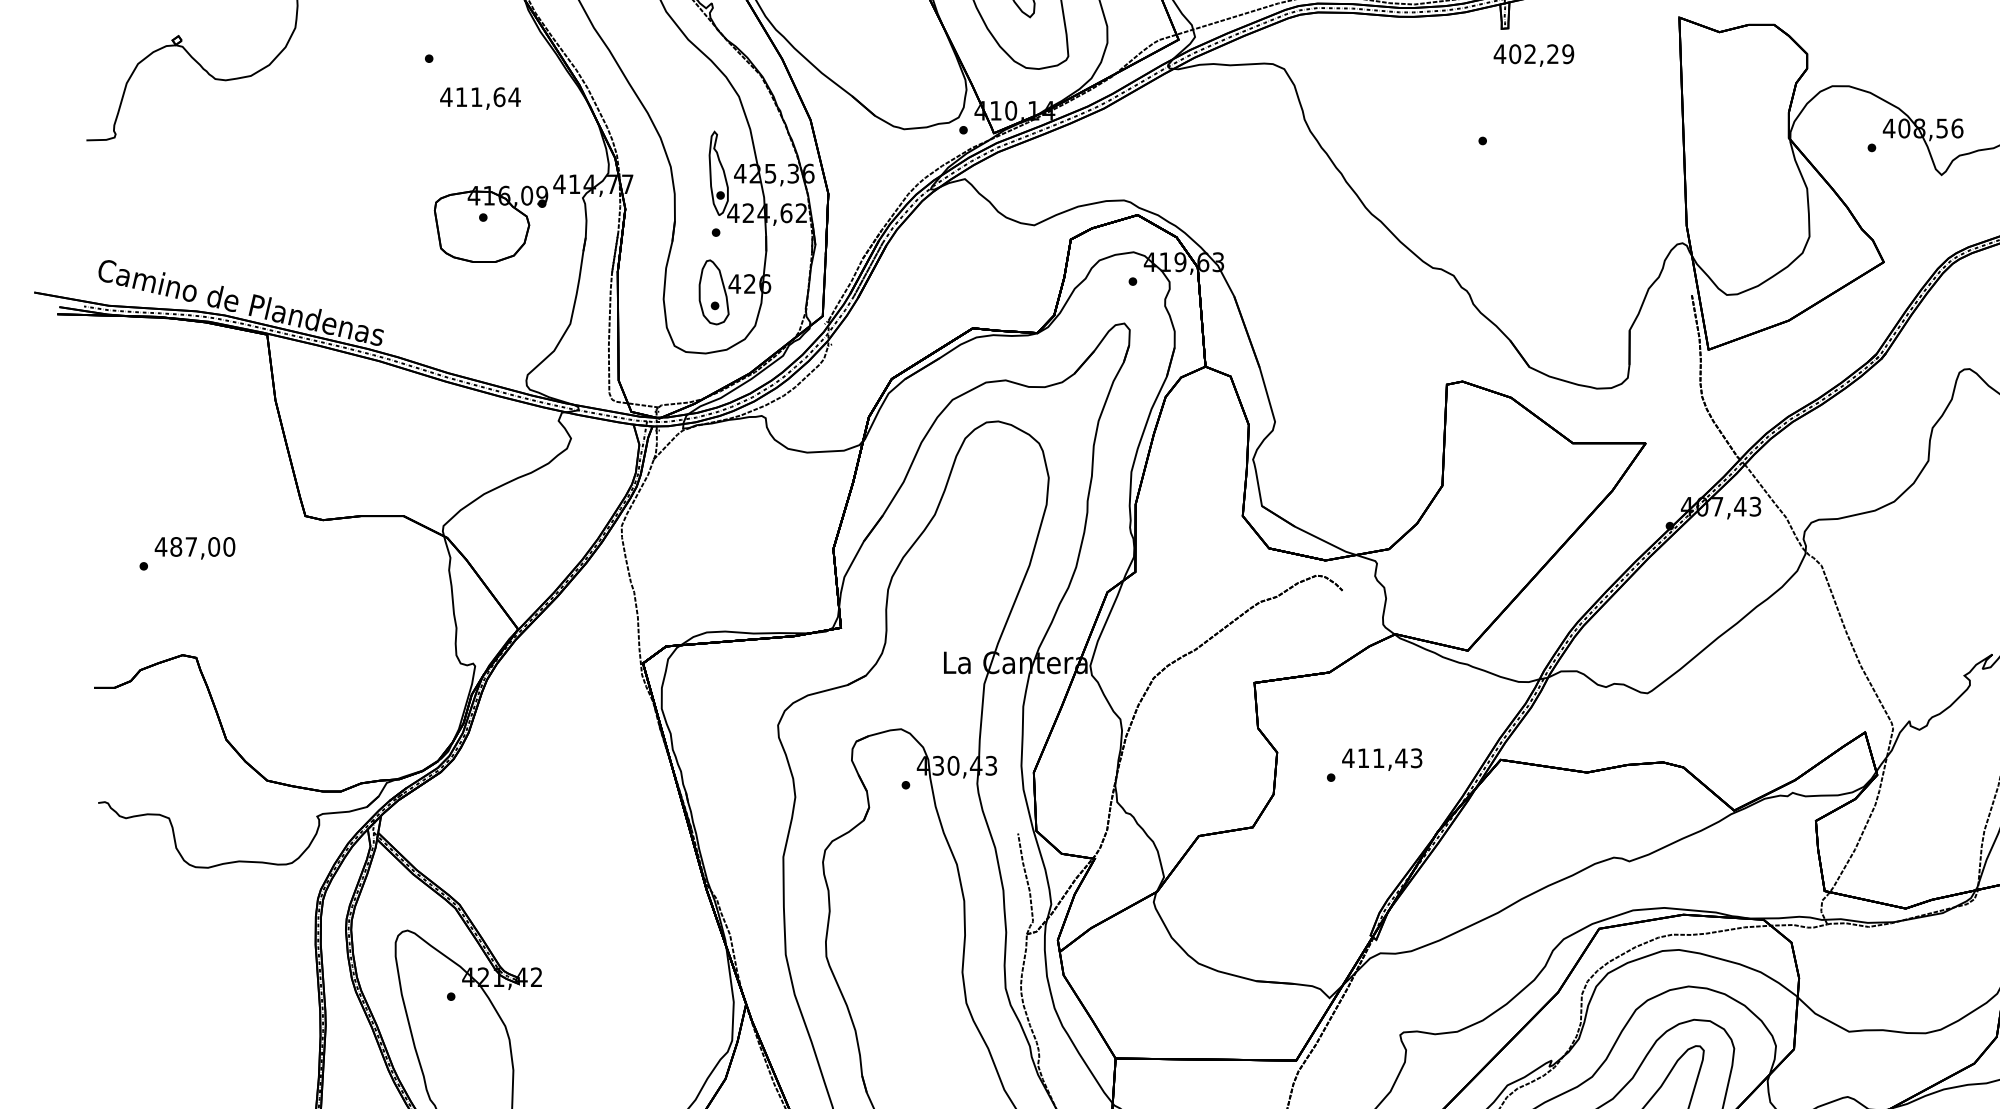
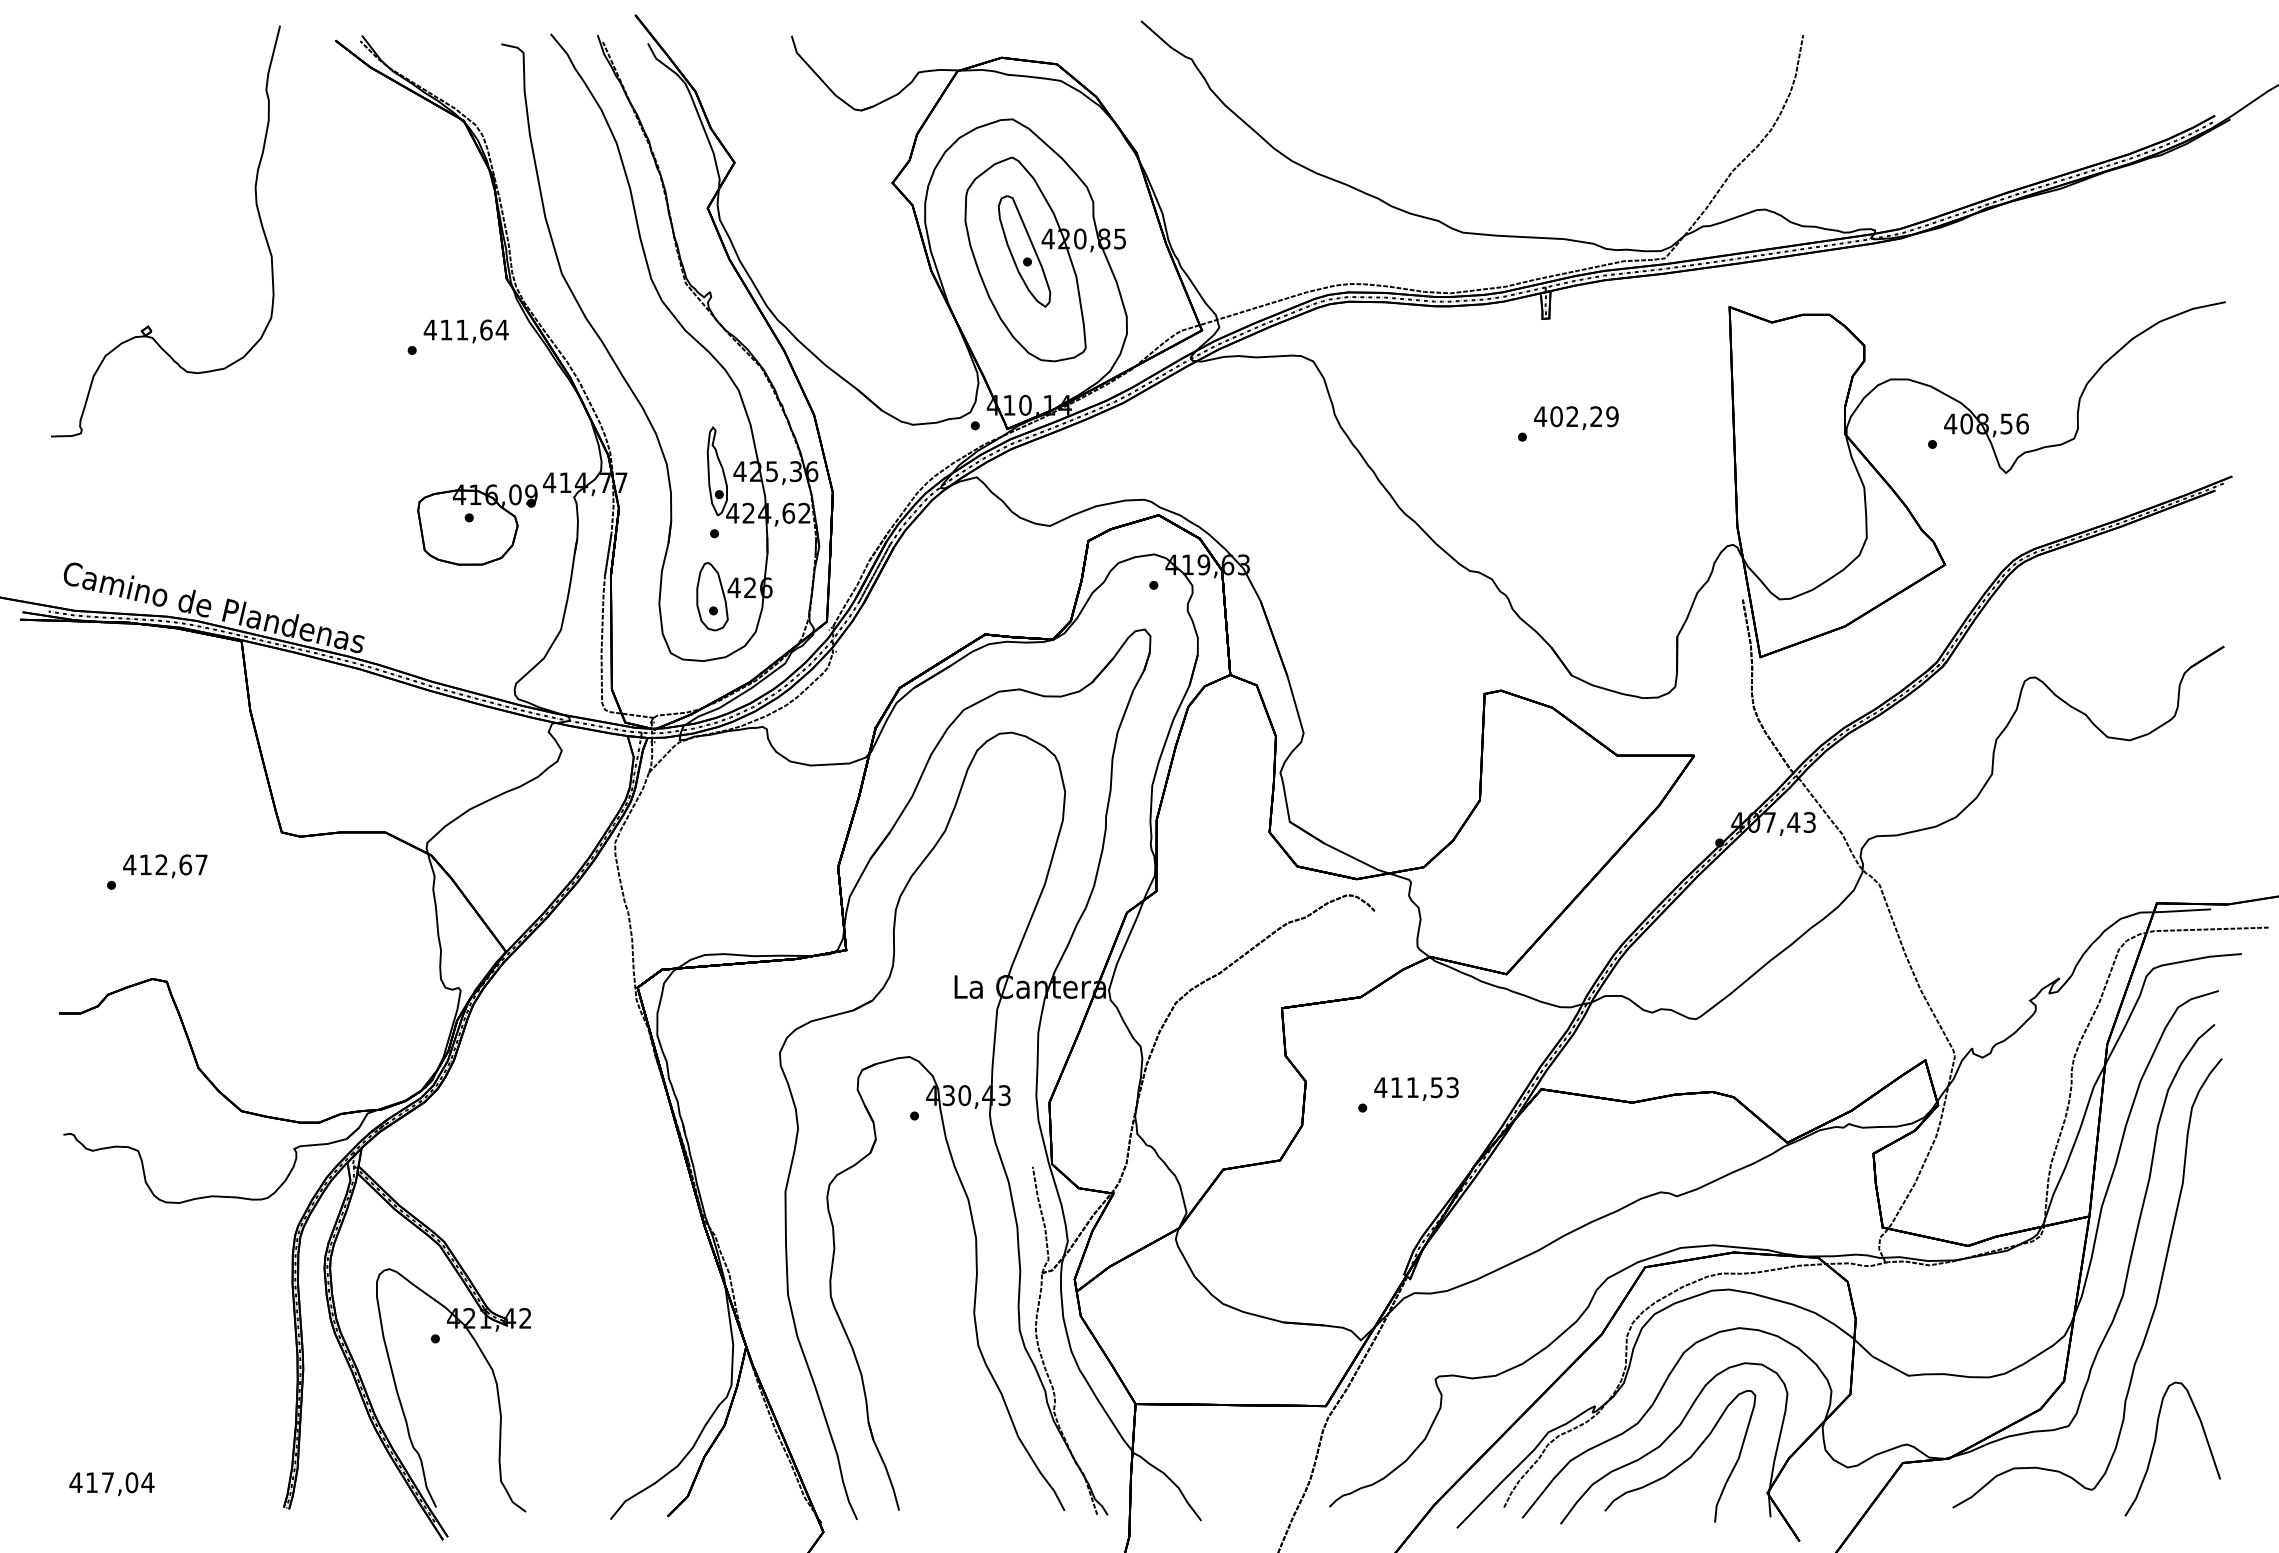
text: (1534, 55) -> (1576, 418), moved
text: (479, 98) -> (465, 331), moved
text: (202, 546) -> (173, 864), 487,00 -> 412,67
text: (1401, 758) -> (1436, 1087), 411,43 -> 411,53

